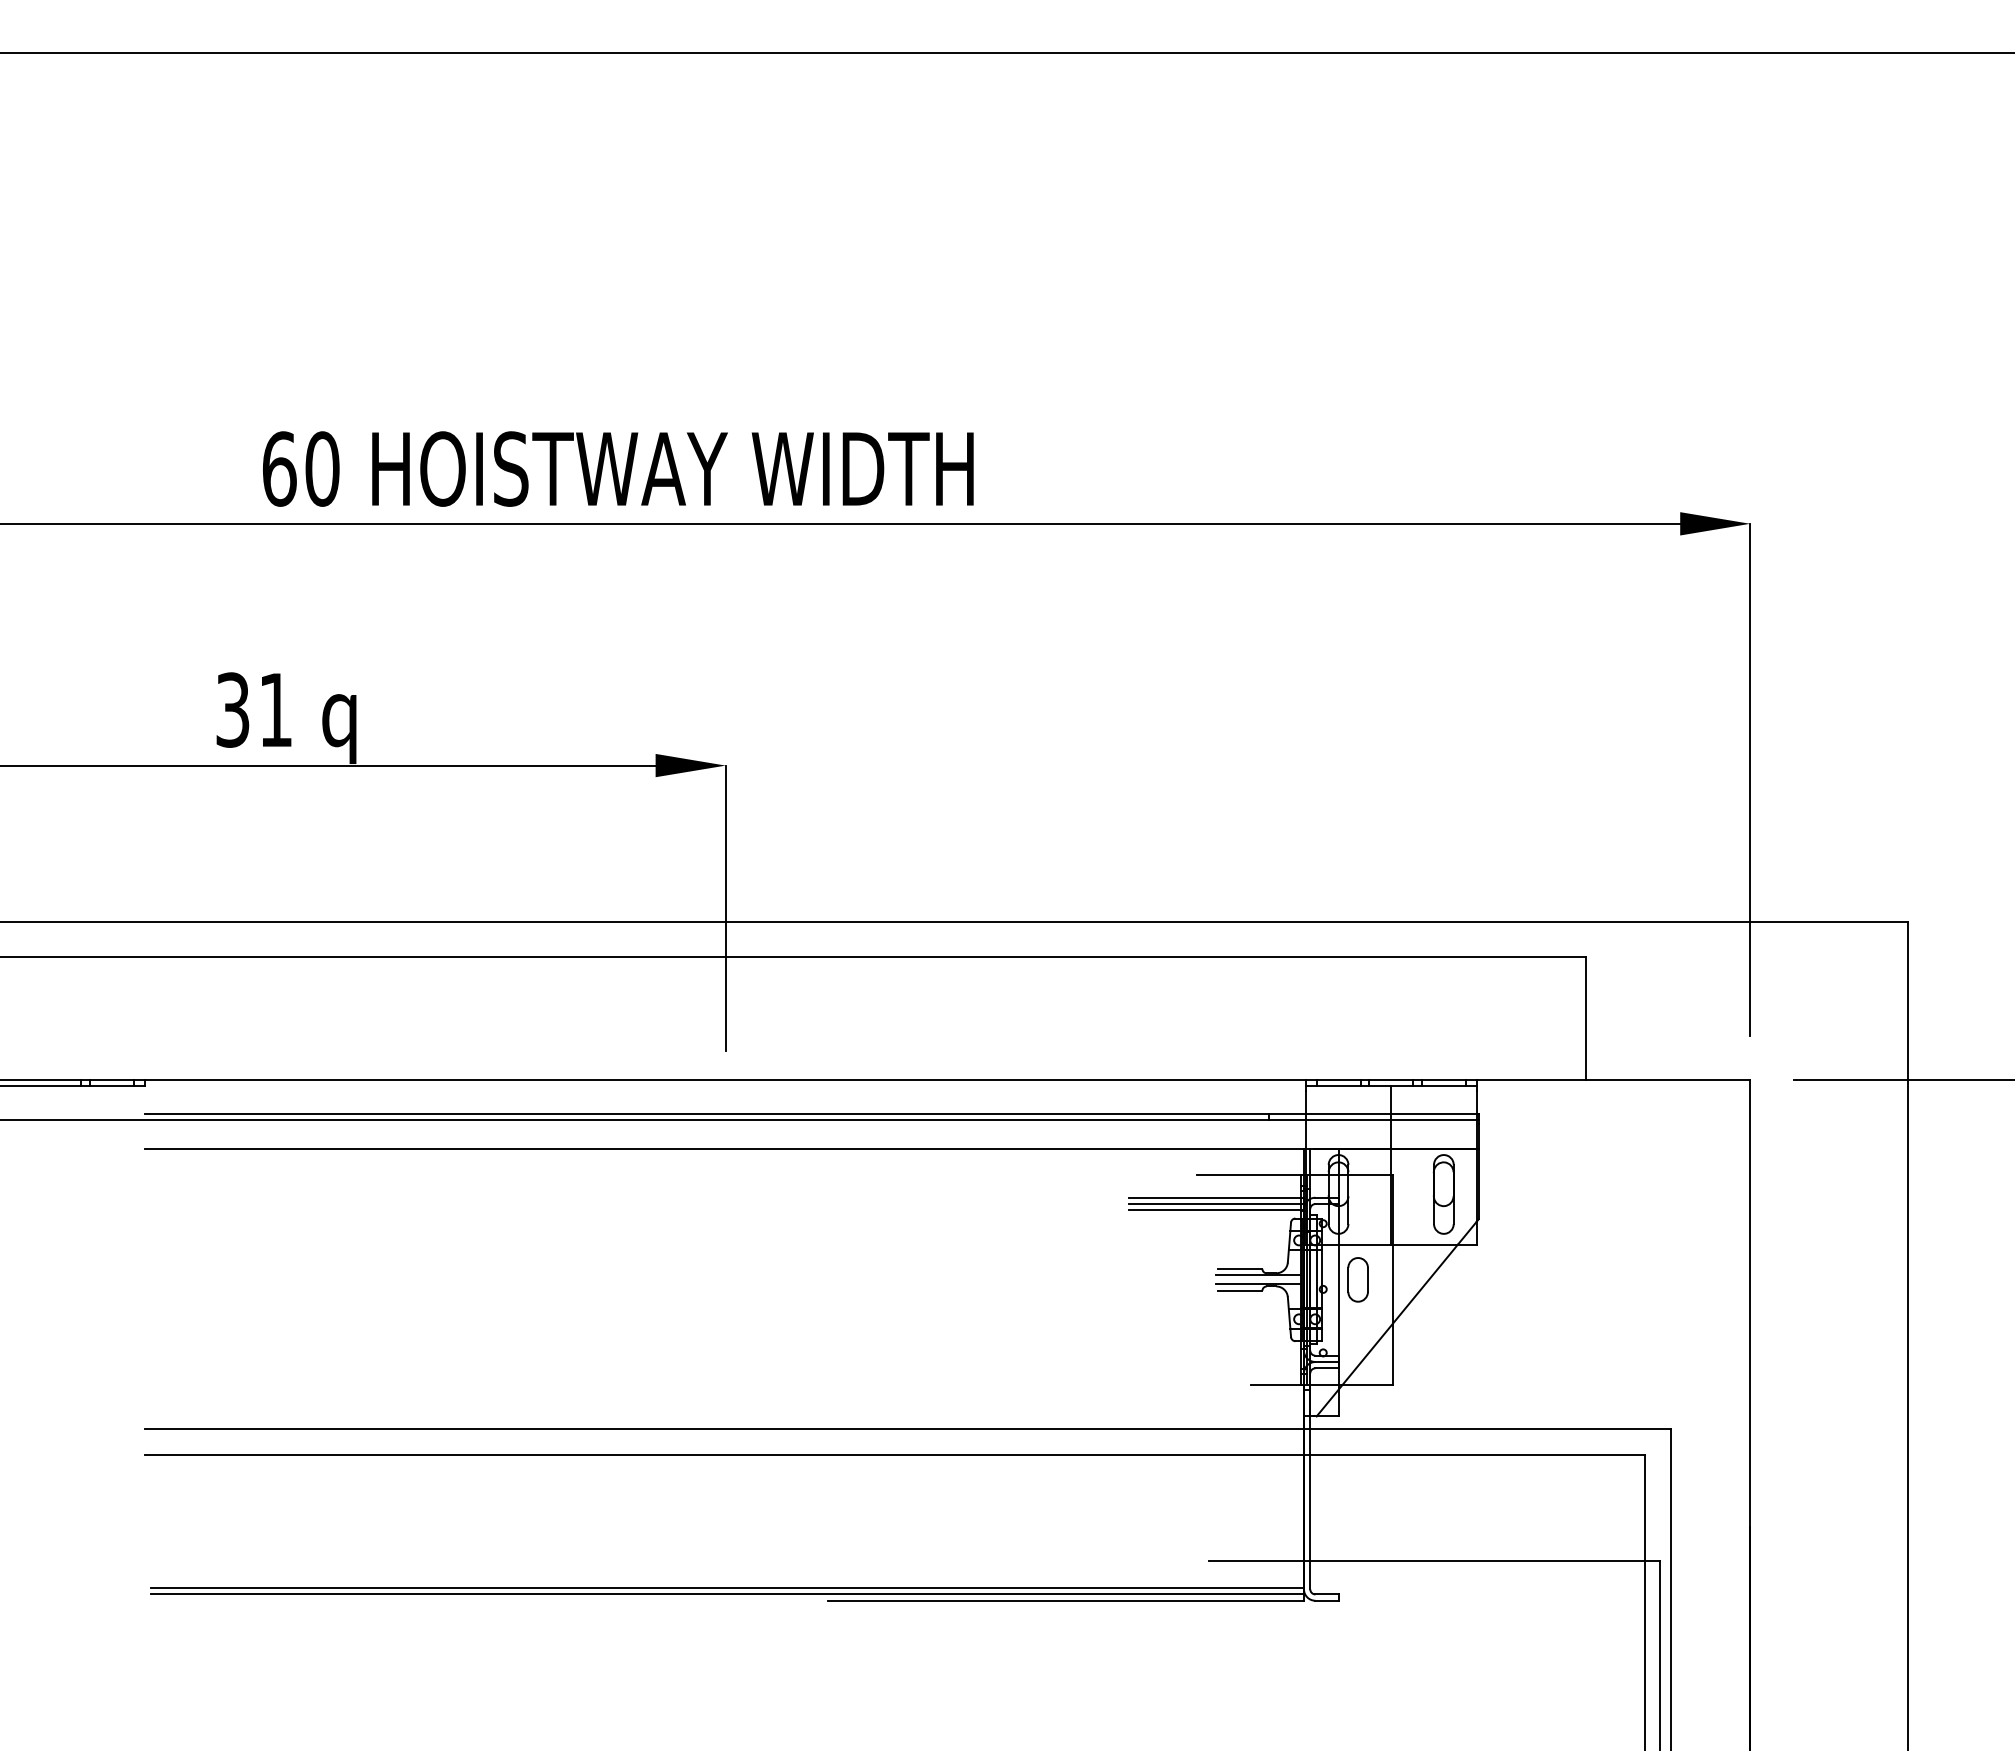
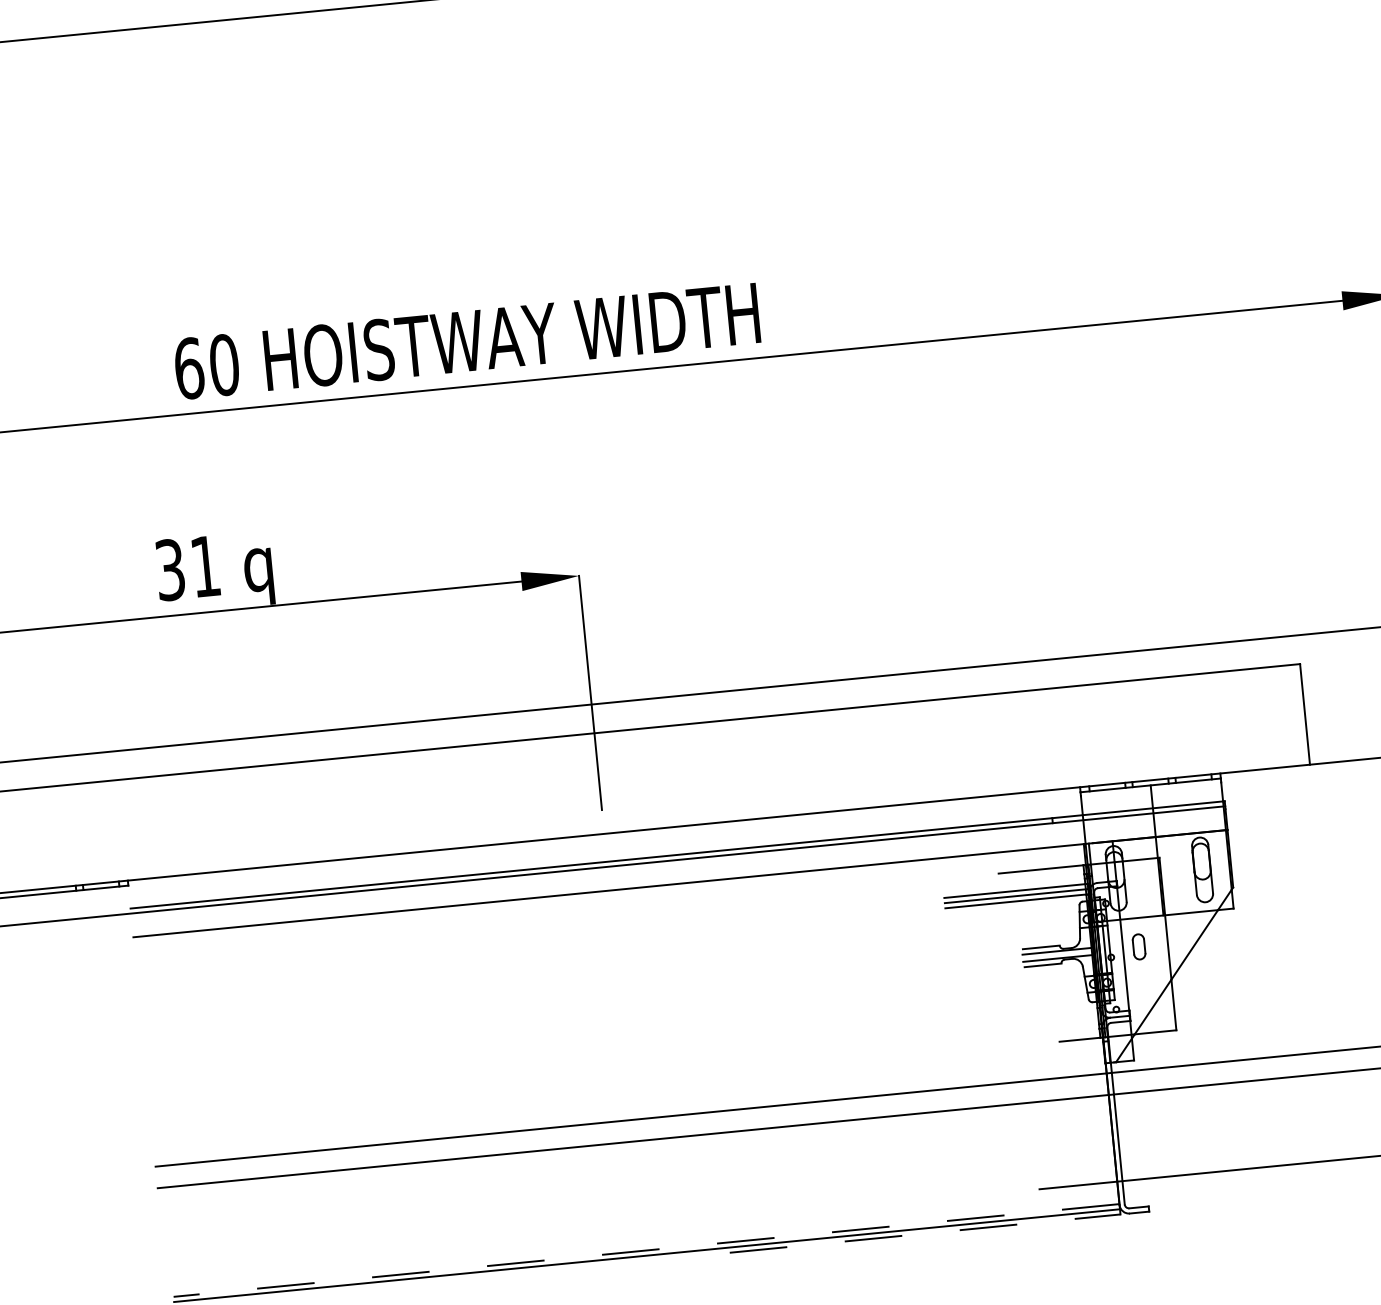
part: (1357, 1279) -> (1138, 946), size x0.7
line: (727, 1588) -> (646, 1250), solid -> dashed
line: (1066, 1600) -> (925, 1233), solid -> dashed

